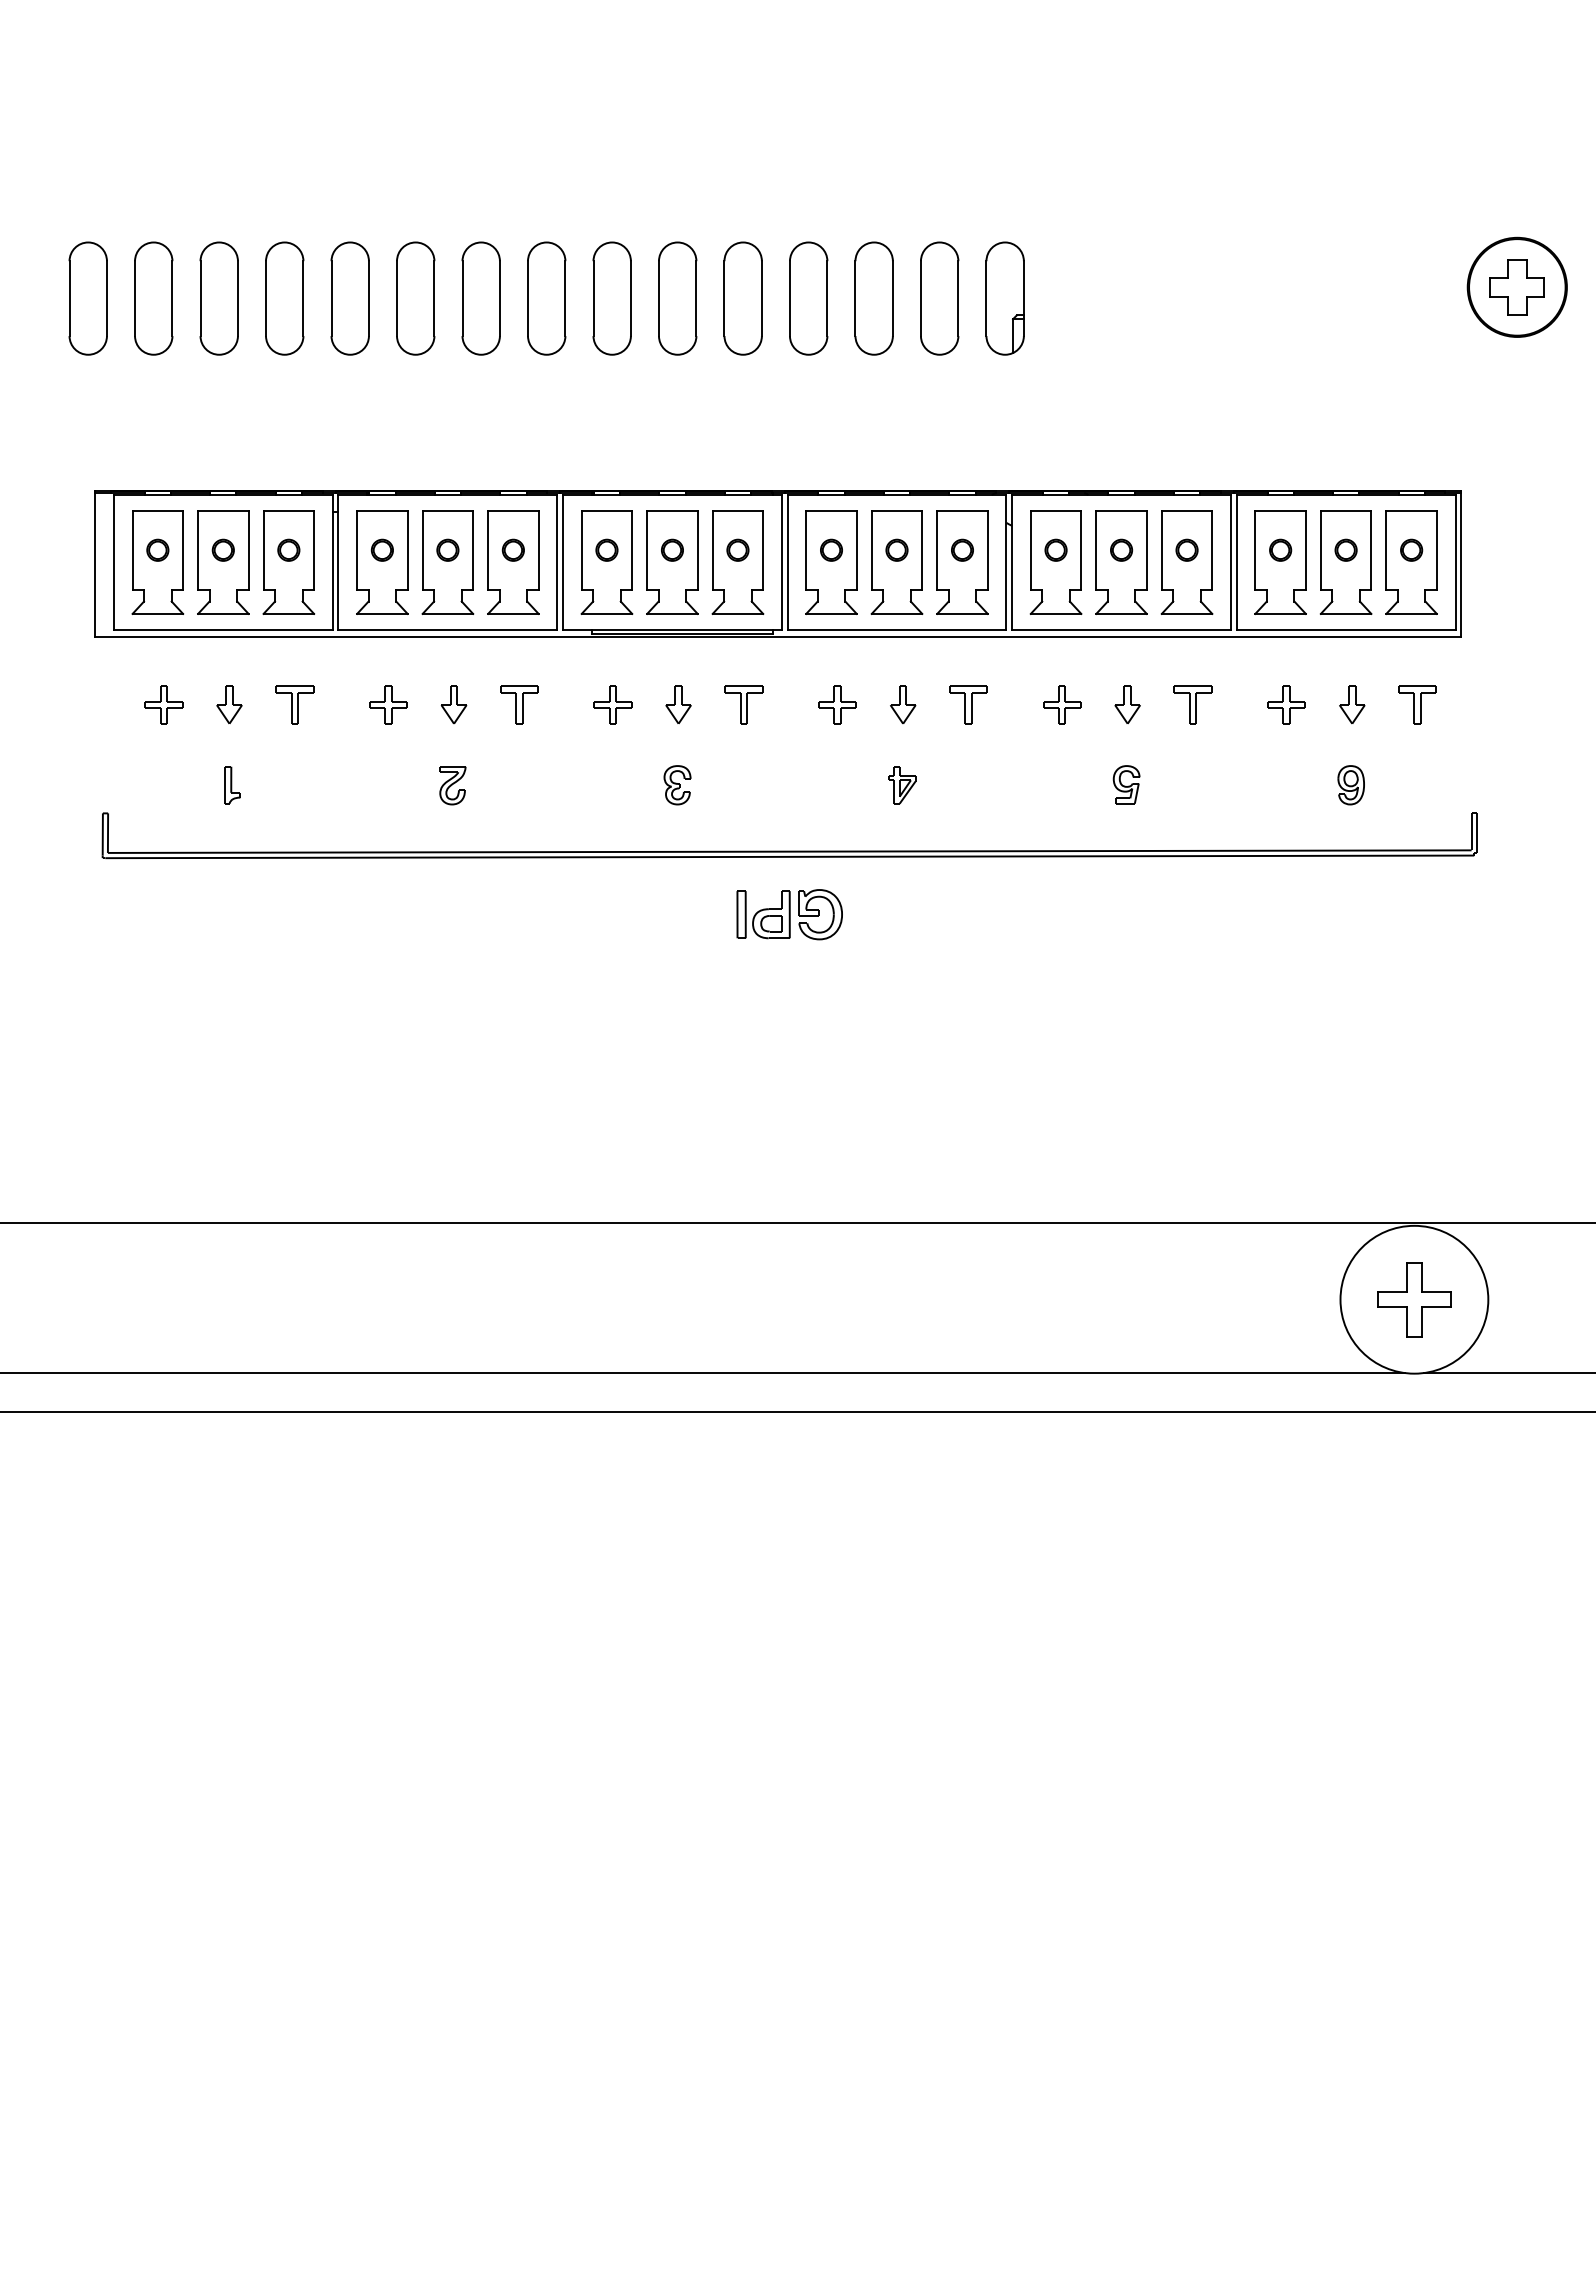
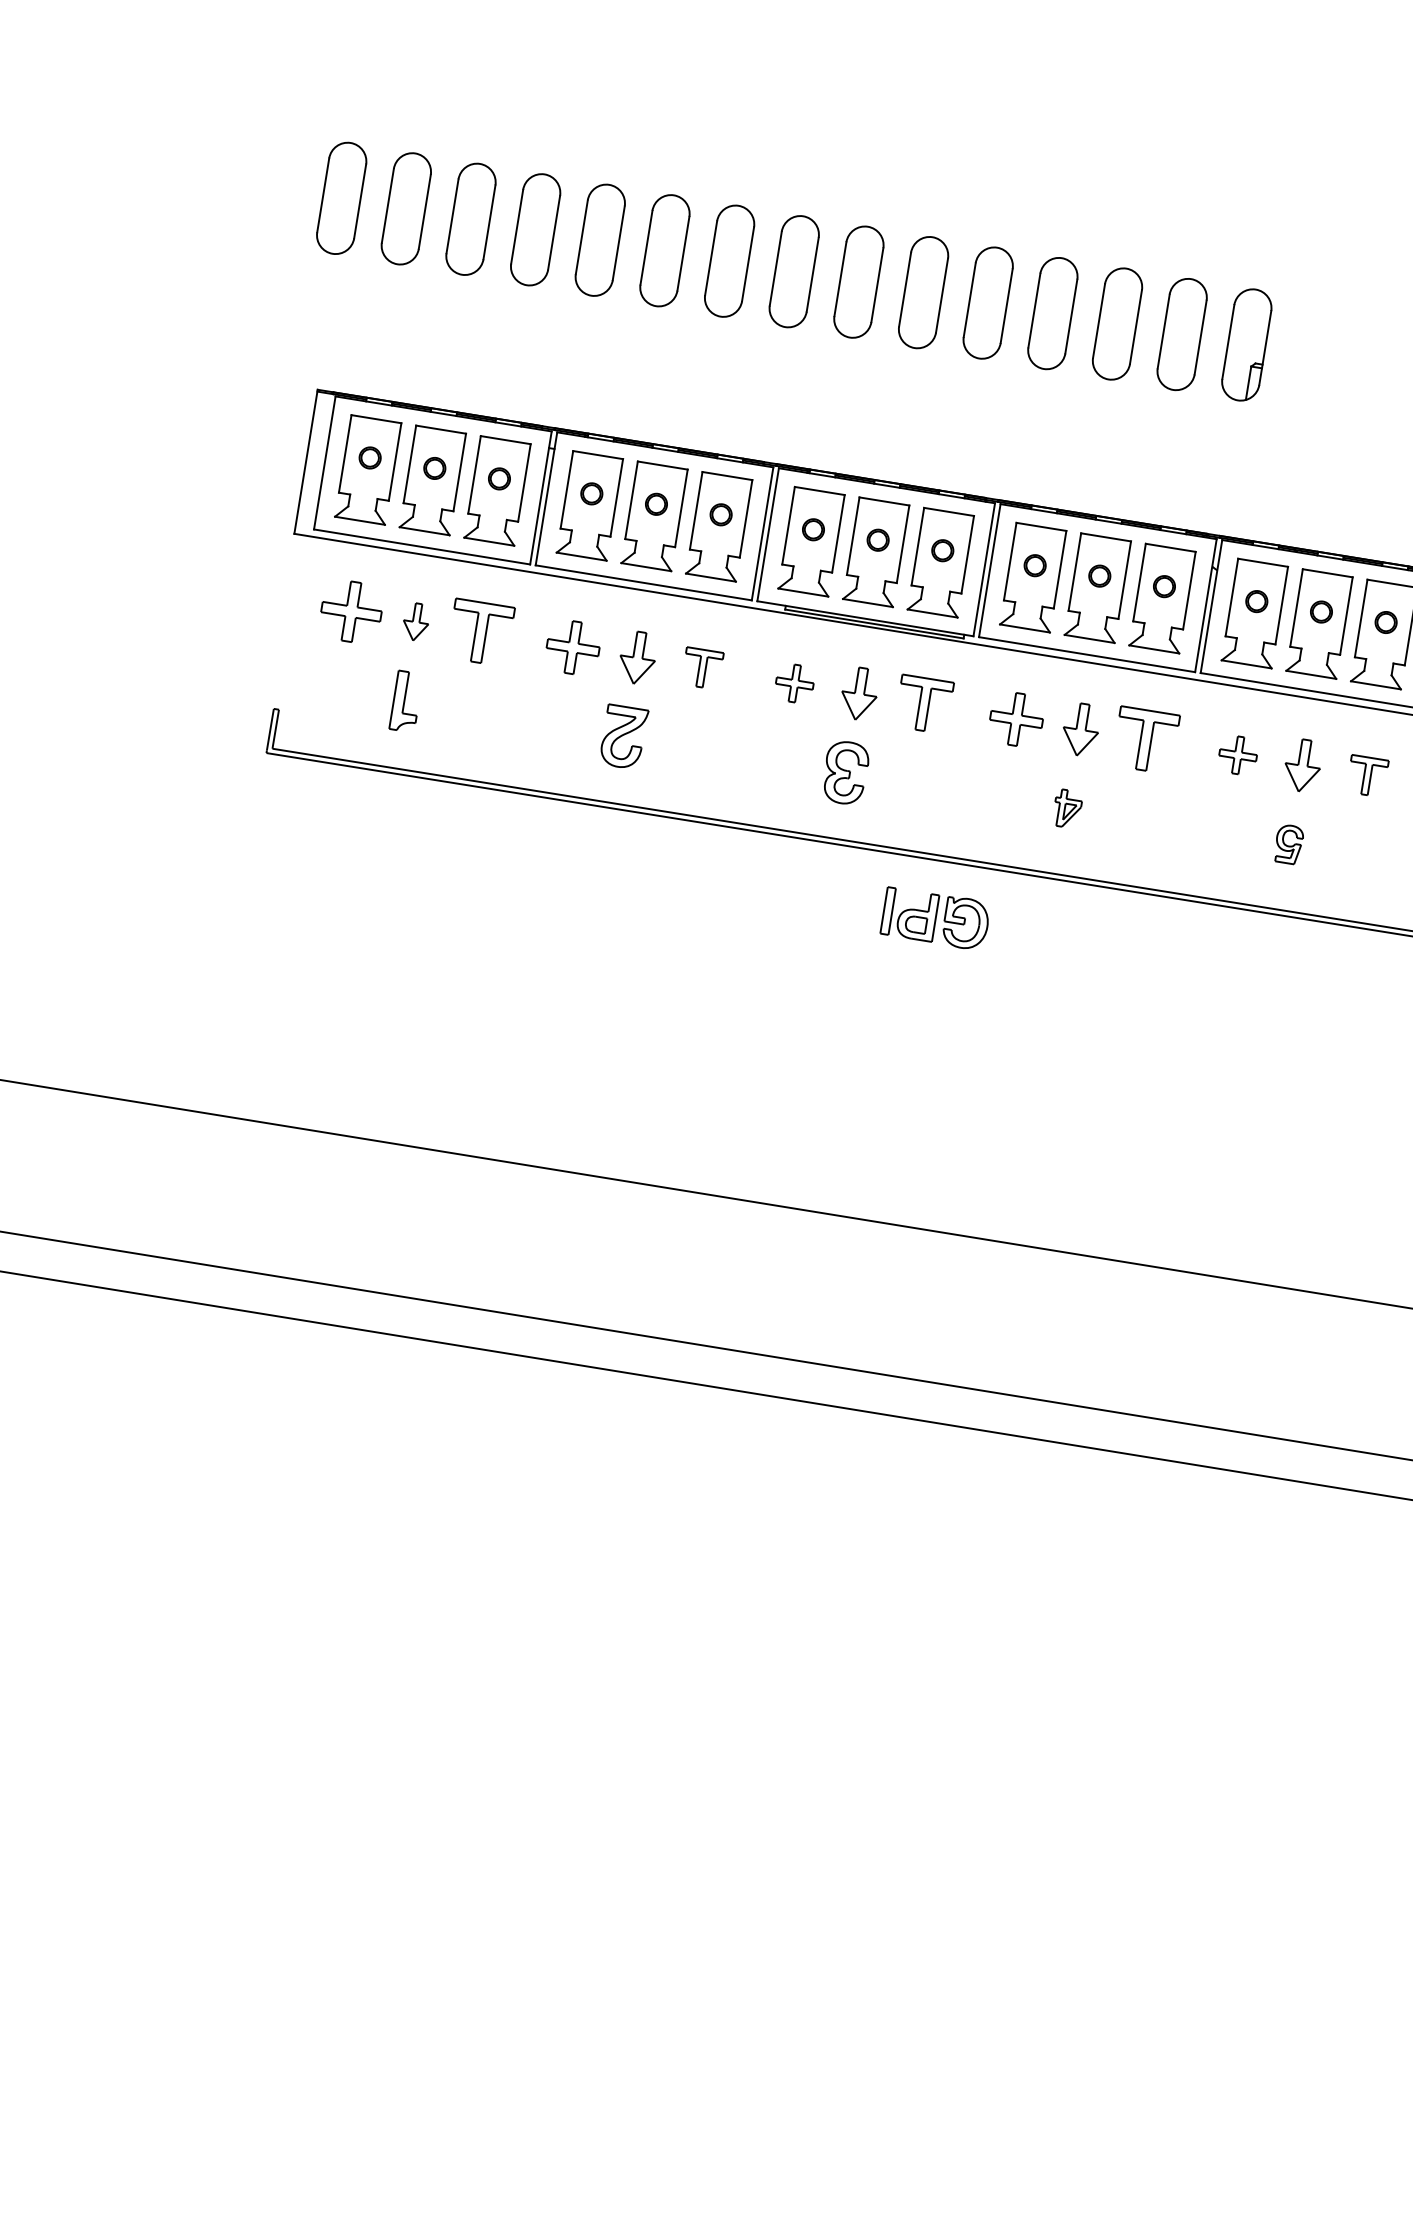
part: (163, 704) -> (351, 611), size x1.6
part: (294, 704) -> (480, 632), size x1.6
part: (388, 704) -> (573, 647), size x1.4
part: (453, 704) -> (637, 657), size x1.4
part: (678, 704) -> (859, 693), size x1.4
part: (743, 704) -> (923, 703), size x1.4
part: (837, 704) -> (1016, 718), size x1.4
part: (903, 704) -> (1081, 729), size x1.4
part: (968, 704) -> (1145, 739), size x1.6
part: (1127, 704) -> (1302, 765), size x1.4
part: (232, 785) -> (406, 702), size x1.6
part: (452, 785) -> (623, 737), size x1.6
part: (677, 785) -> (845, 773), size x1.6

